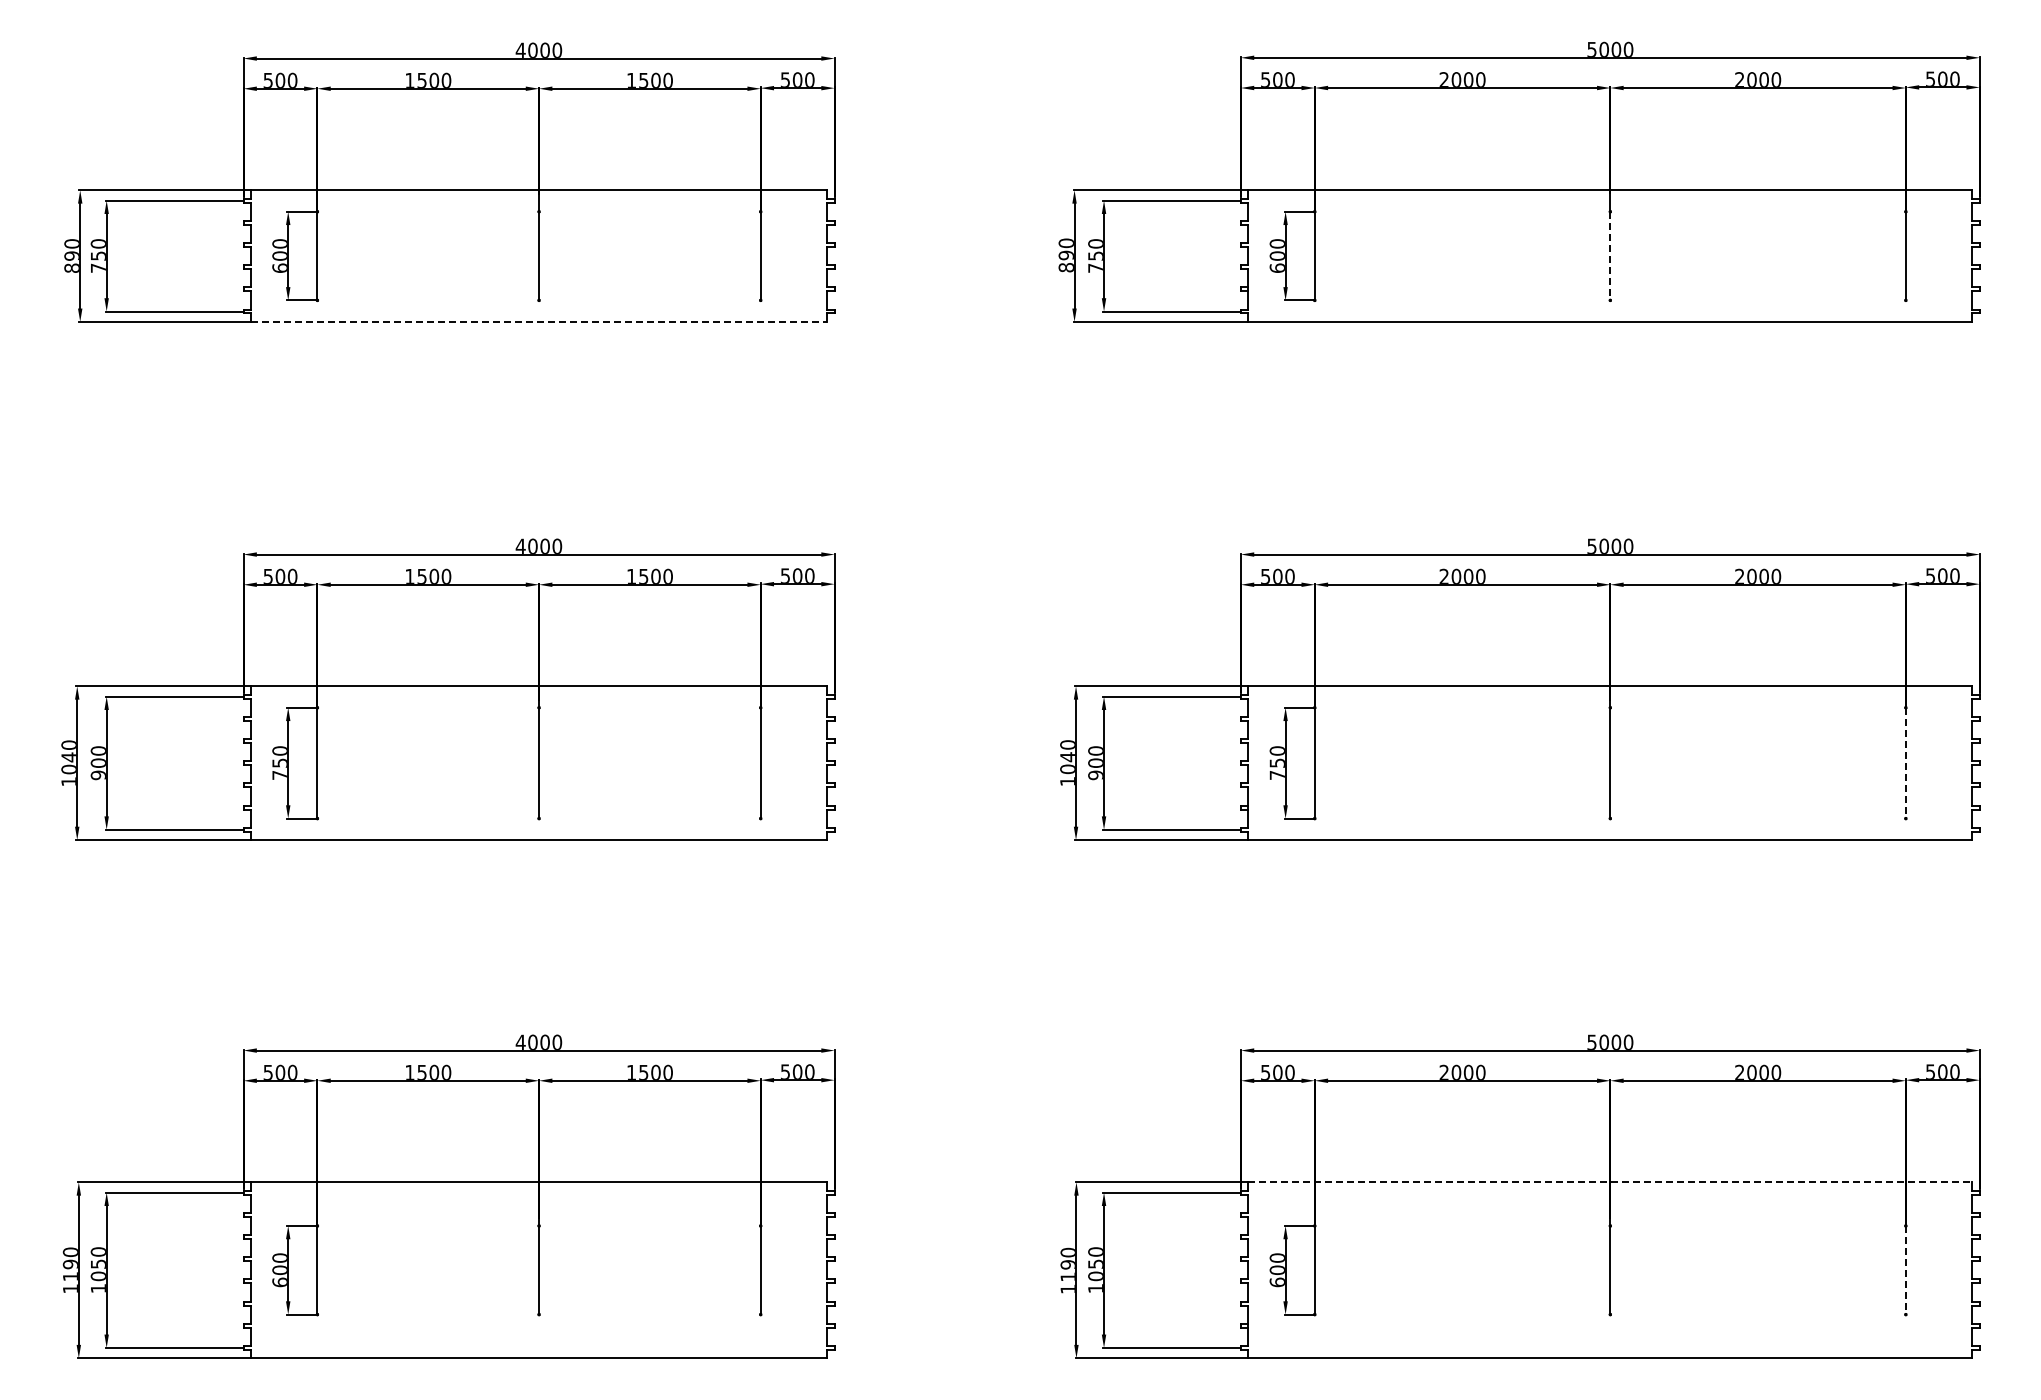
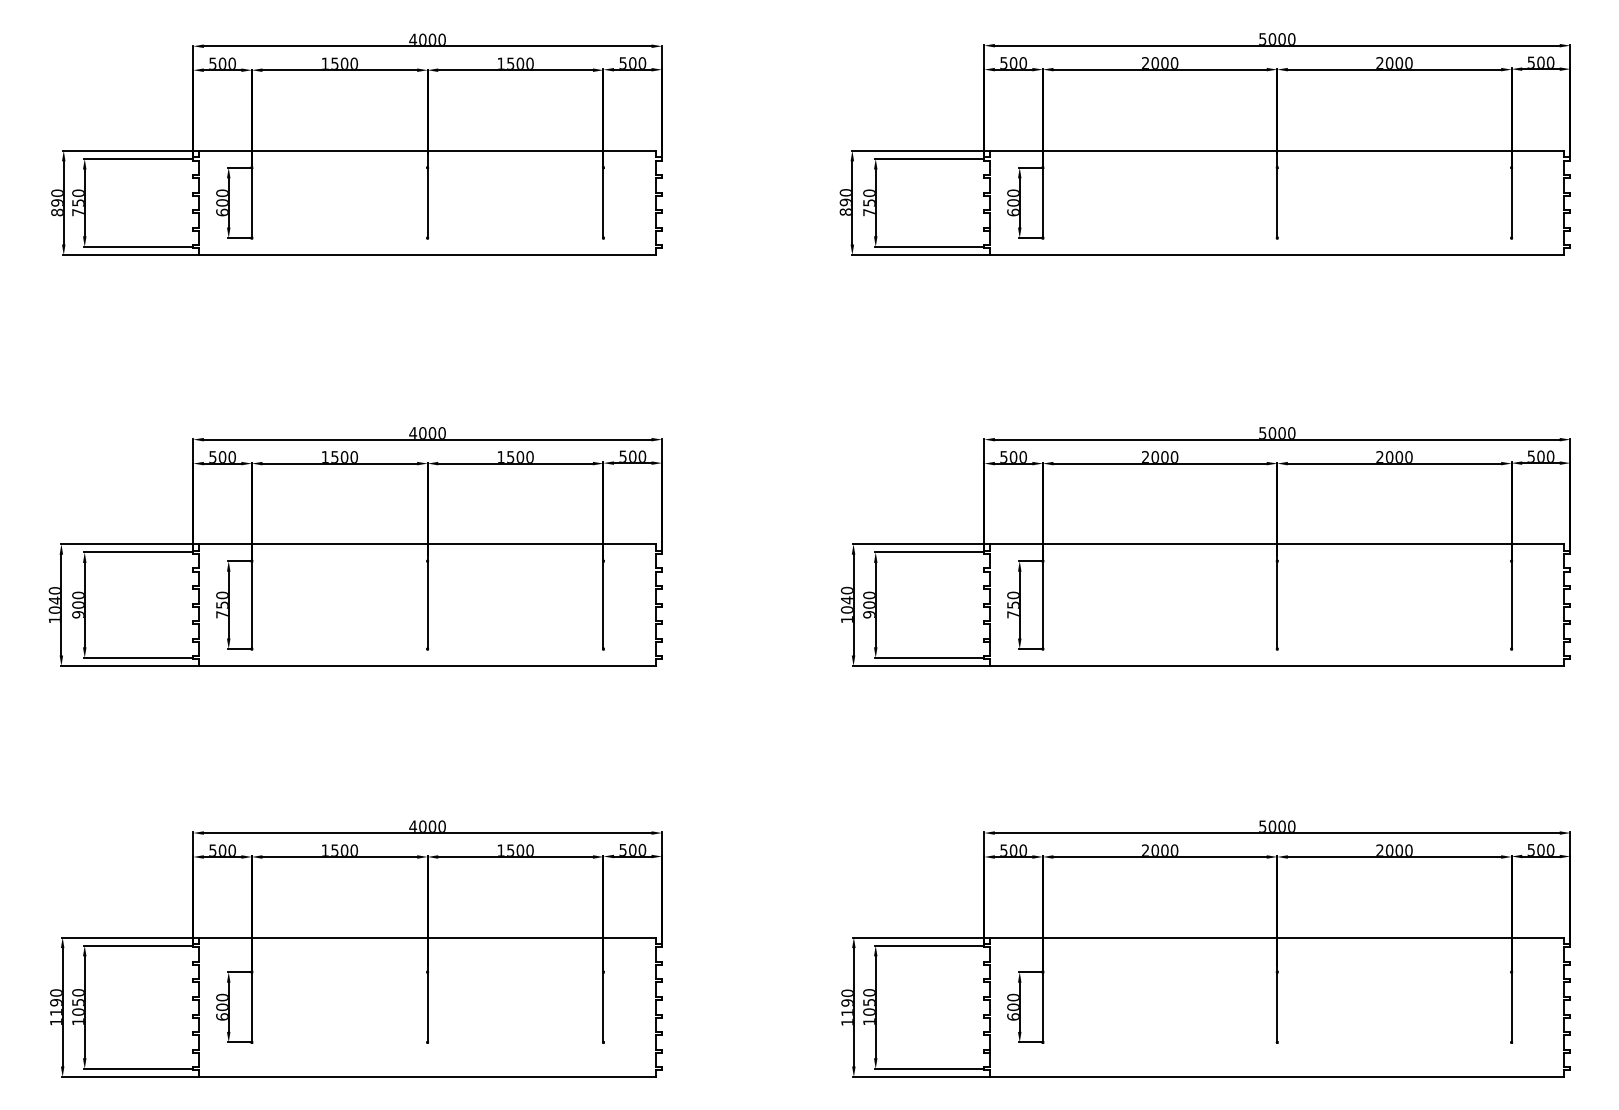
line: (1610, 256) -> (1277, 203), dashed -> solid
line: (539, 321) -> (428, 254), dashed -> solid
line: (1905, 763) -> (1511, 605), dashed -> solid
line: (1610, 1182) -> (1277, 937), dashed -> solid
line: (1905, 1270) -> (1511, 1007), dashed -> solid

